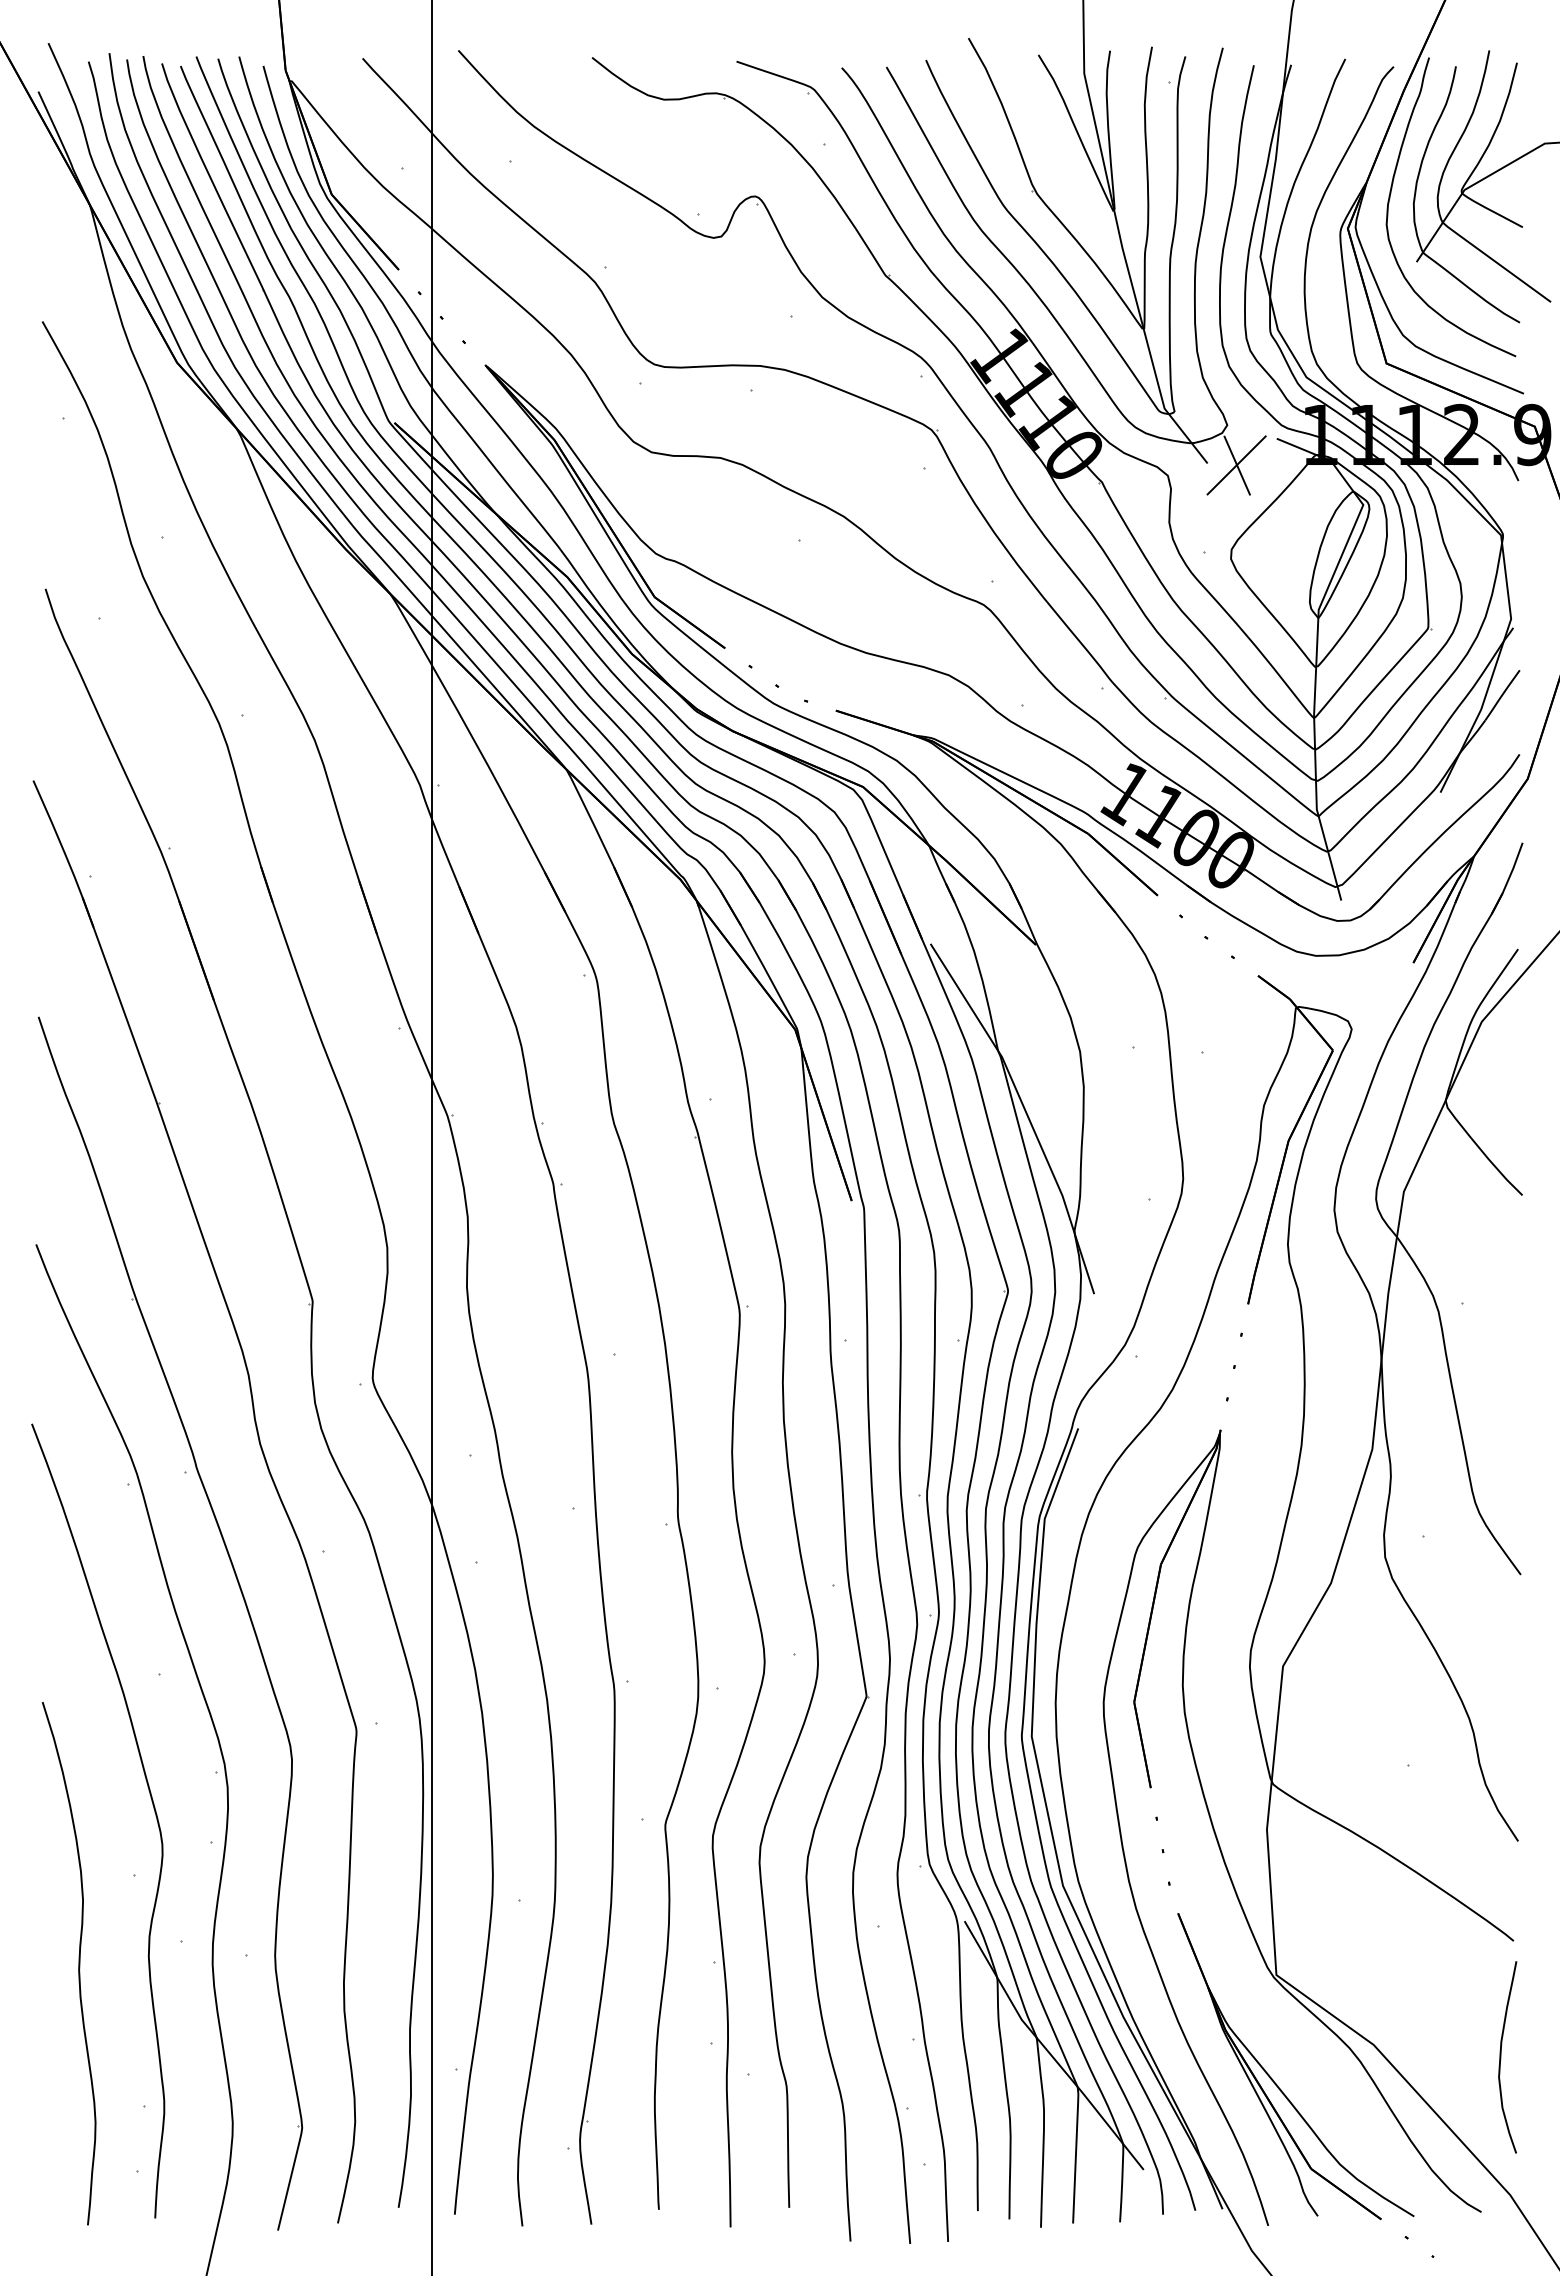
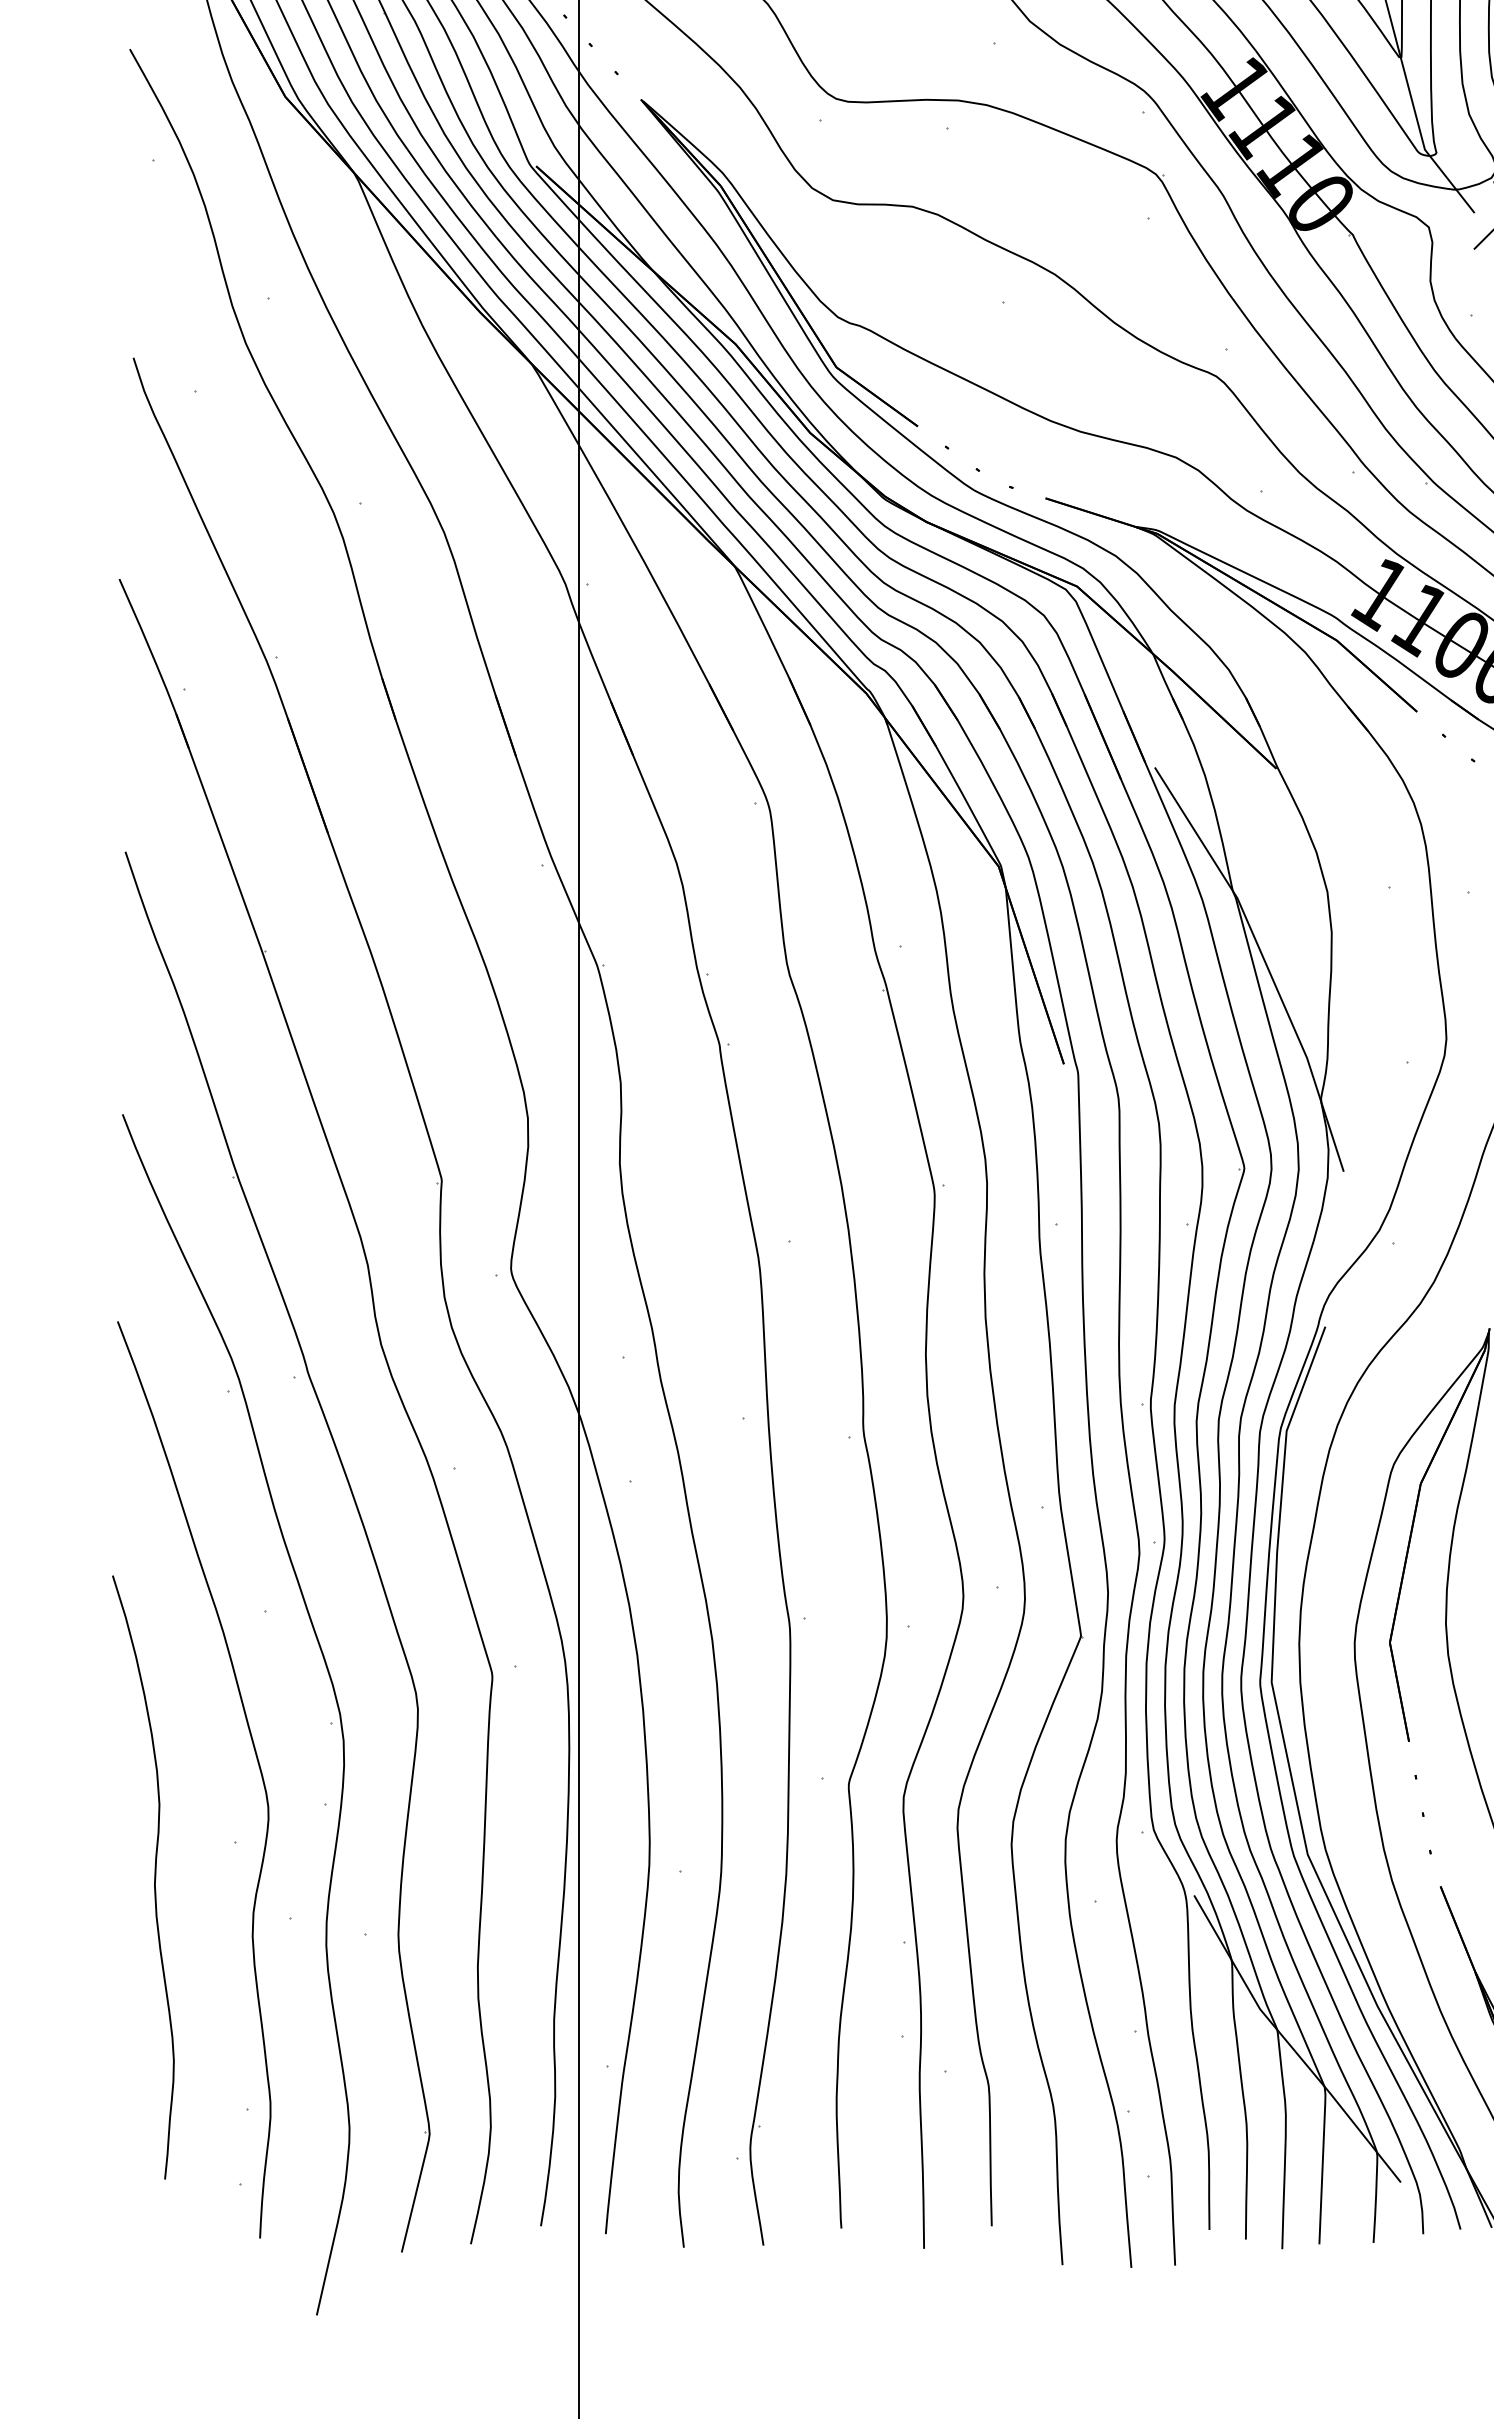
curve: (78, 1963) -> (154, 1877), moved

